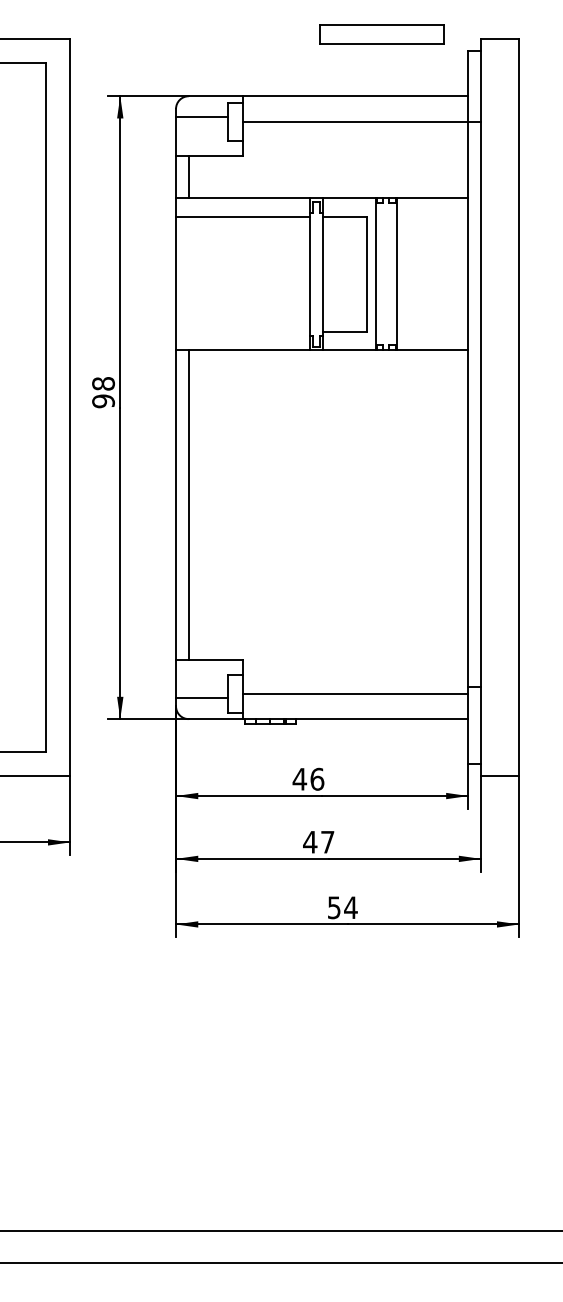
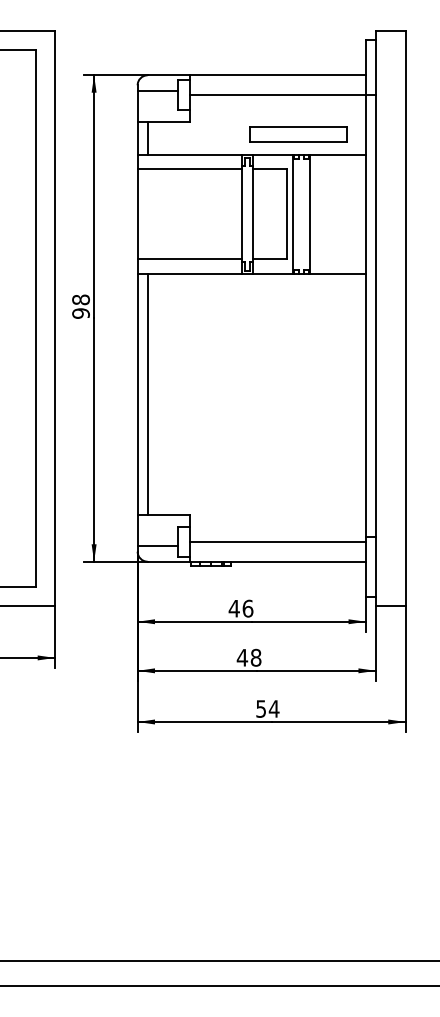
part: (381, 34) -> (298, 134), moved
line: (242, 331) -> (189, 259), added
text: (327, 841) -> (255, 657), 47 -> 48

